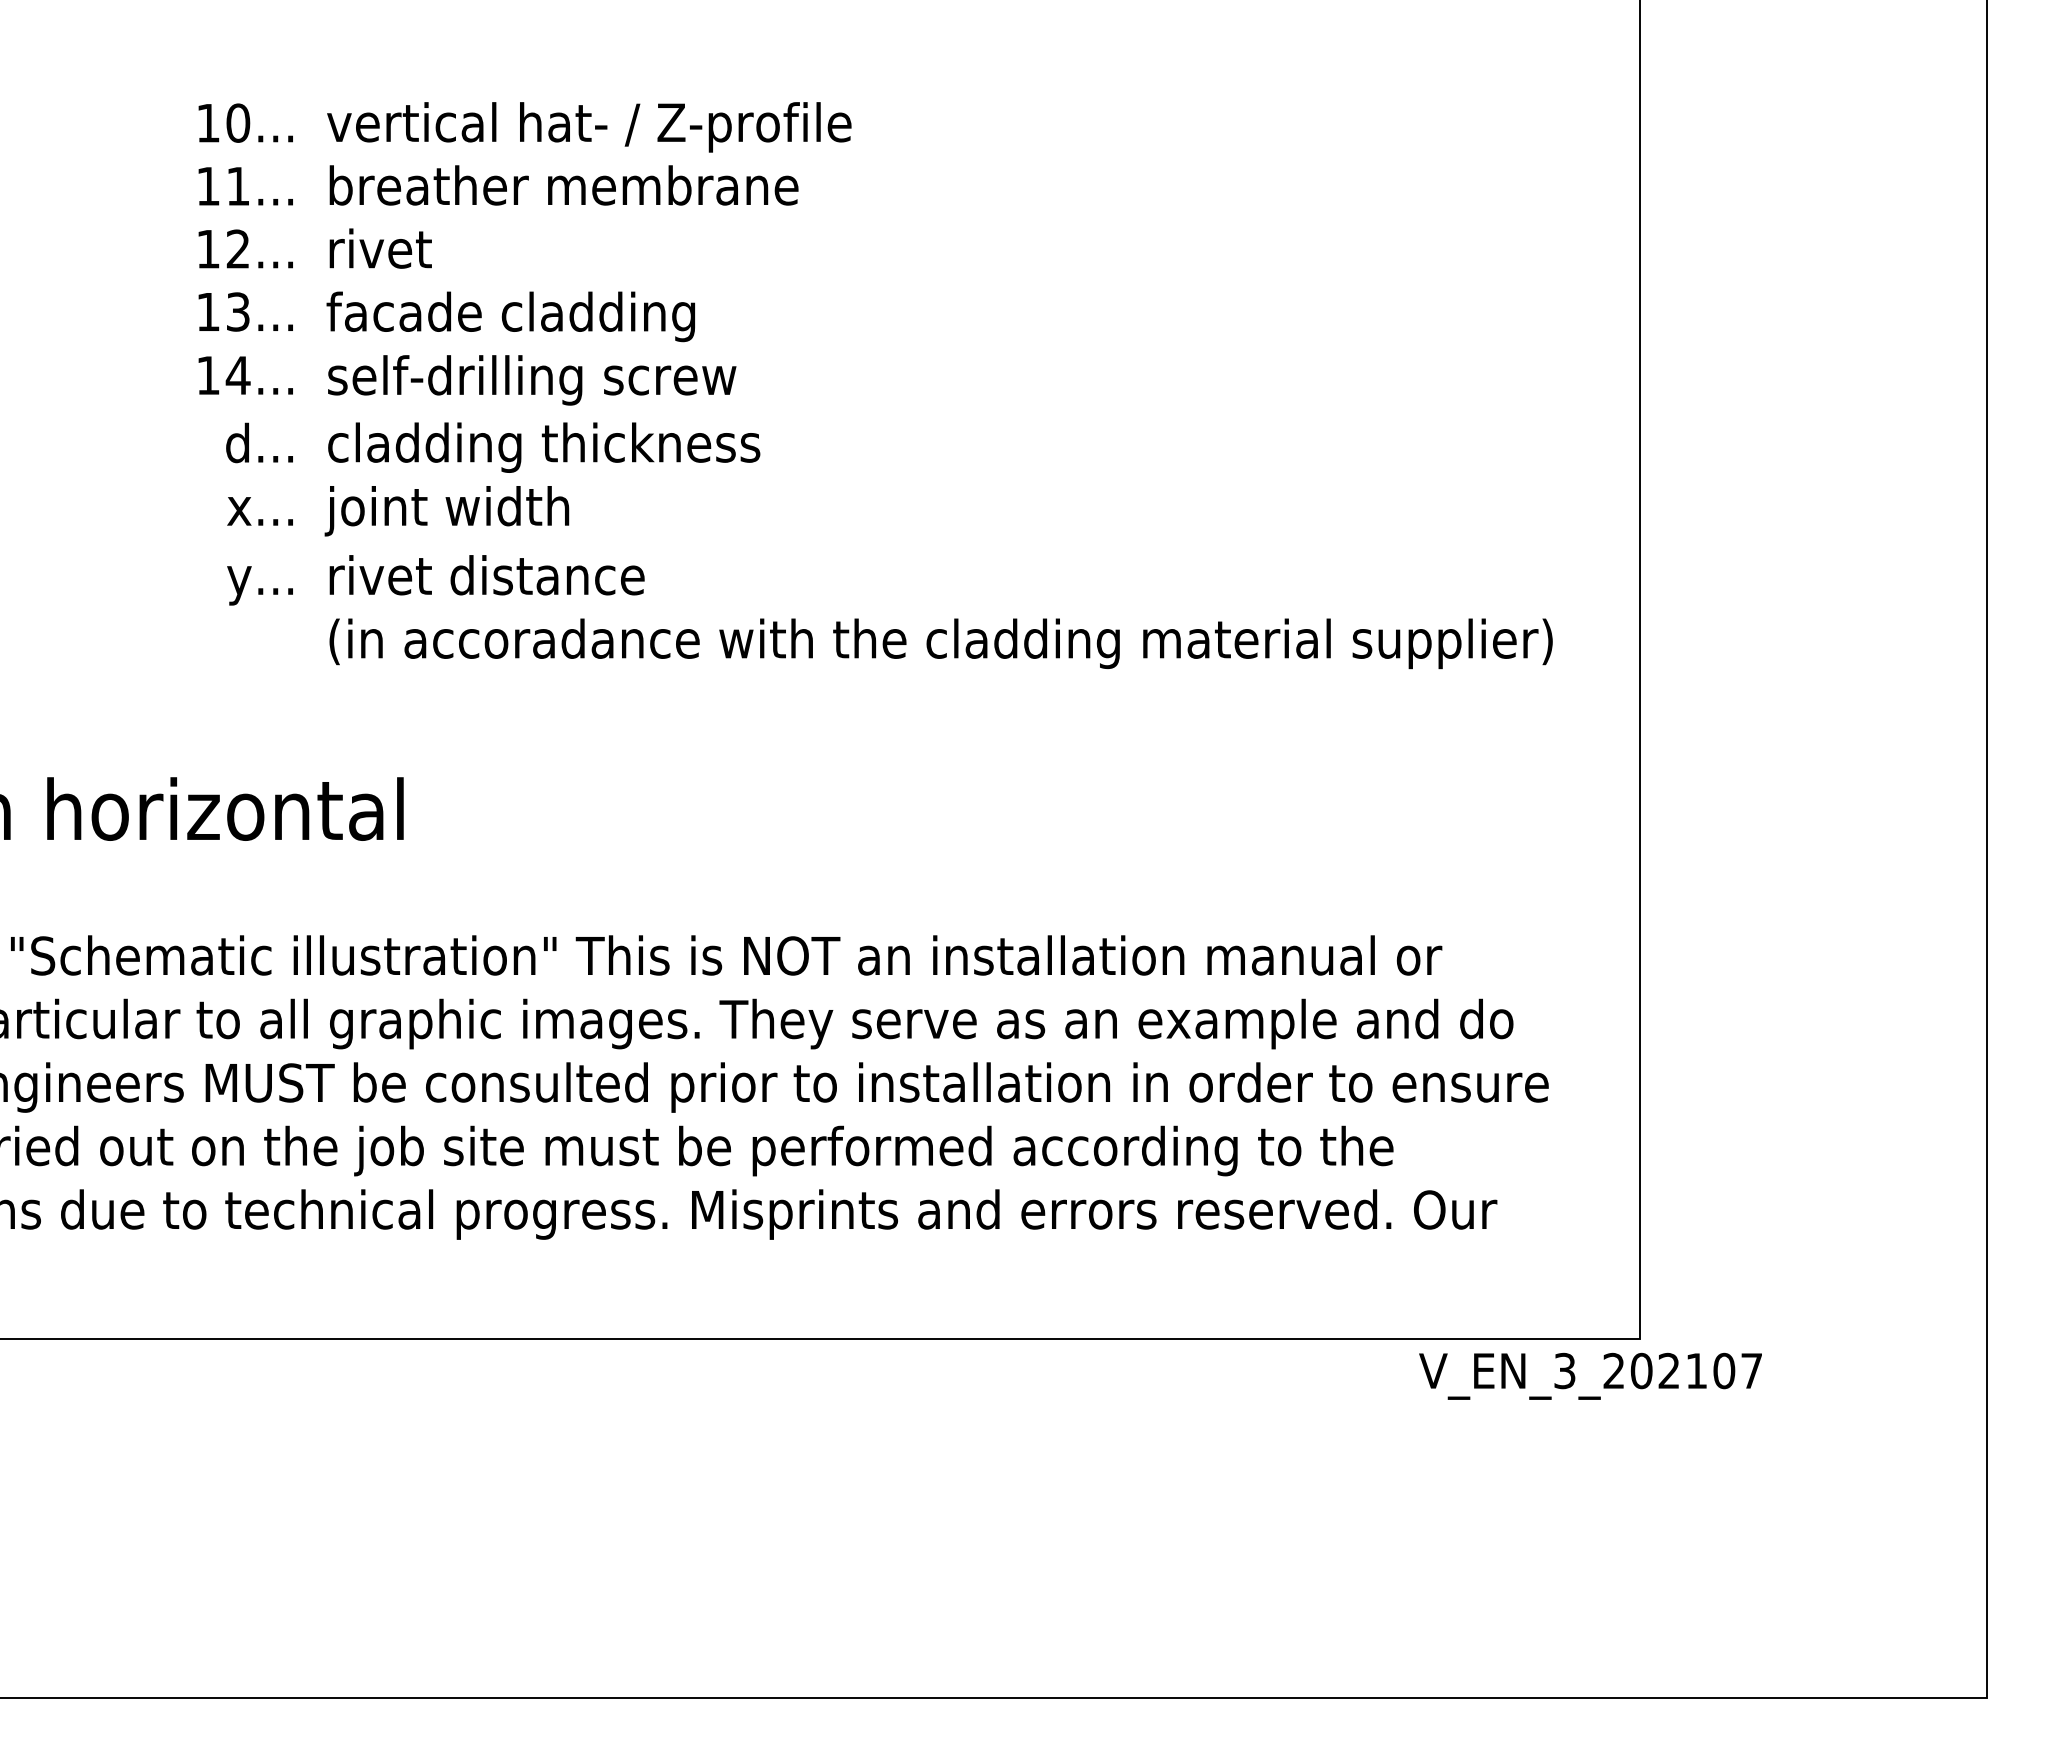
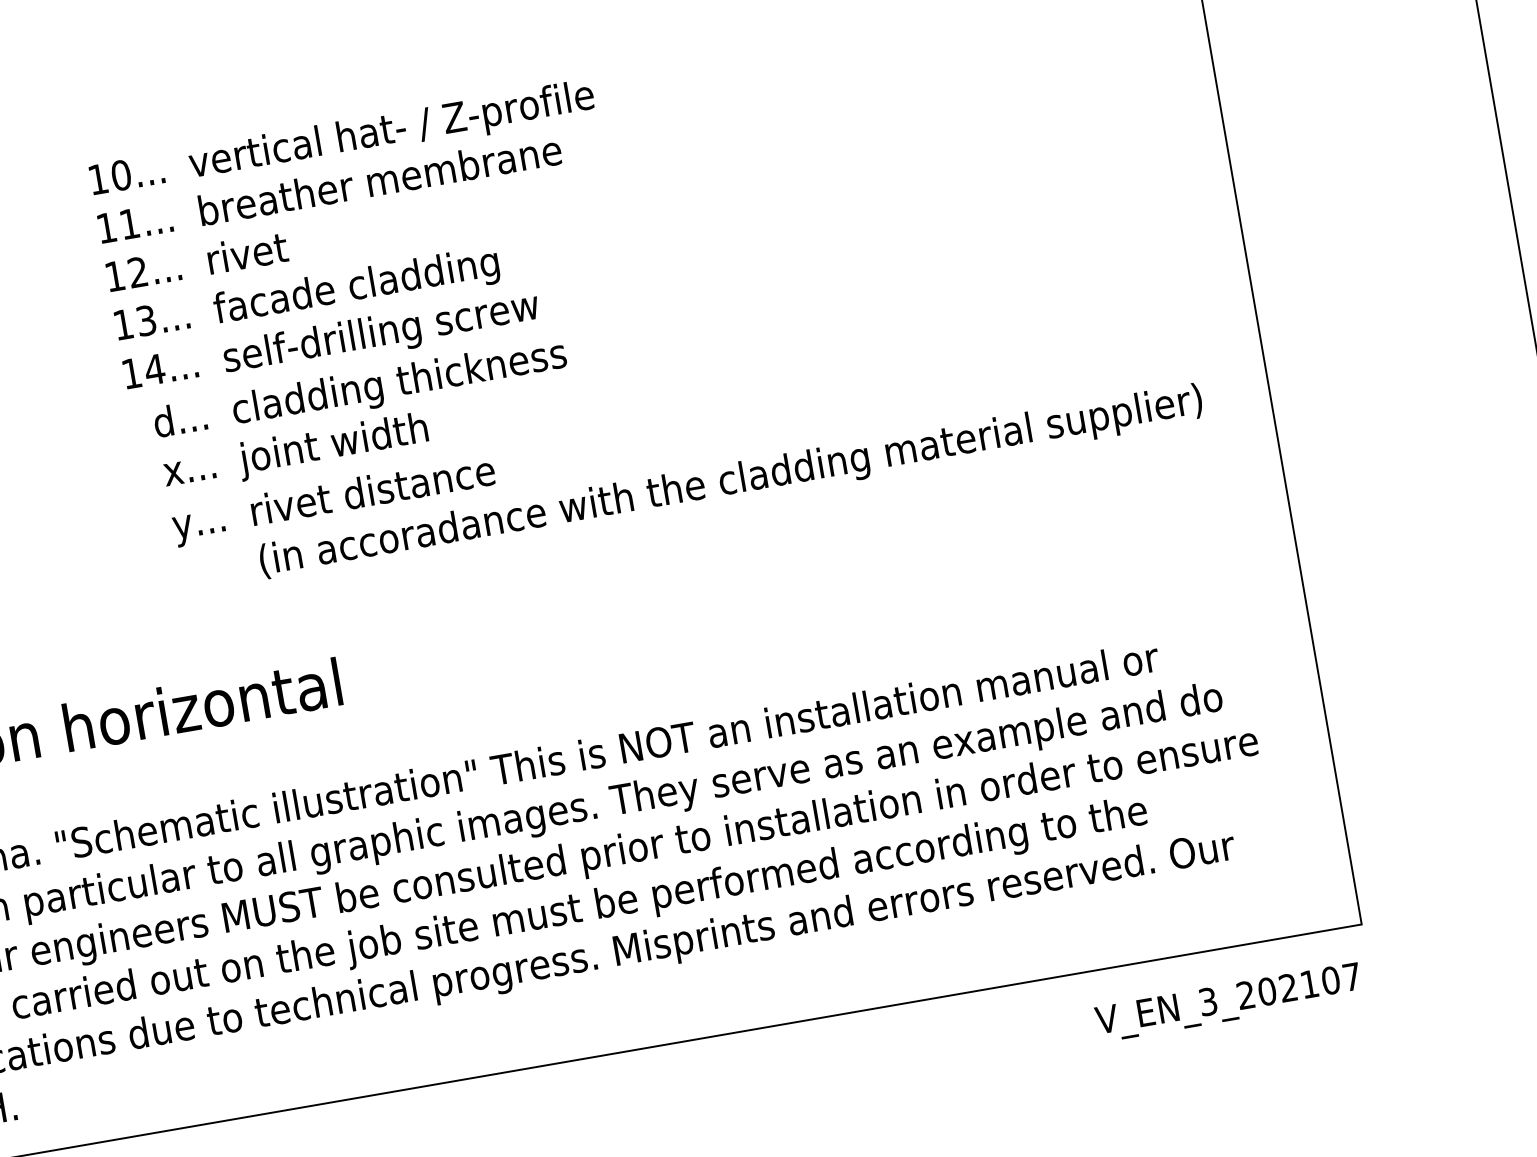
text: (1590, 1375) -> (1228, 1001), moved

